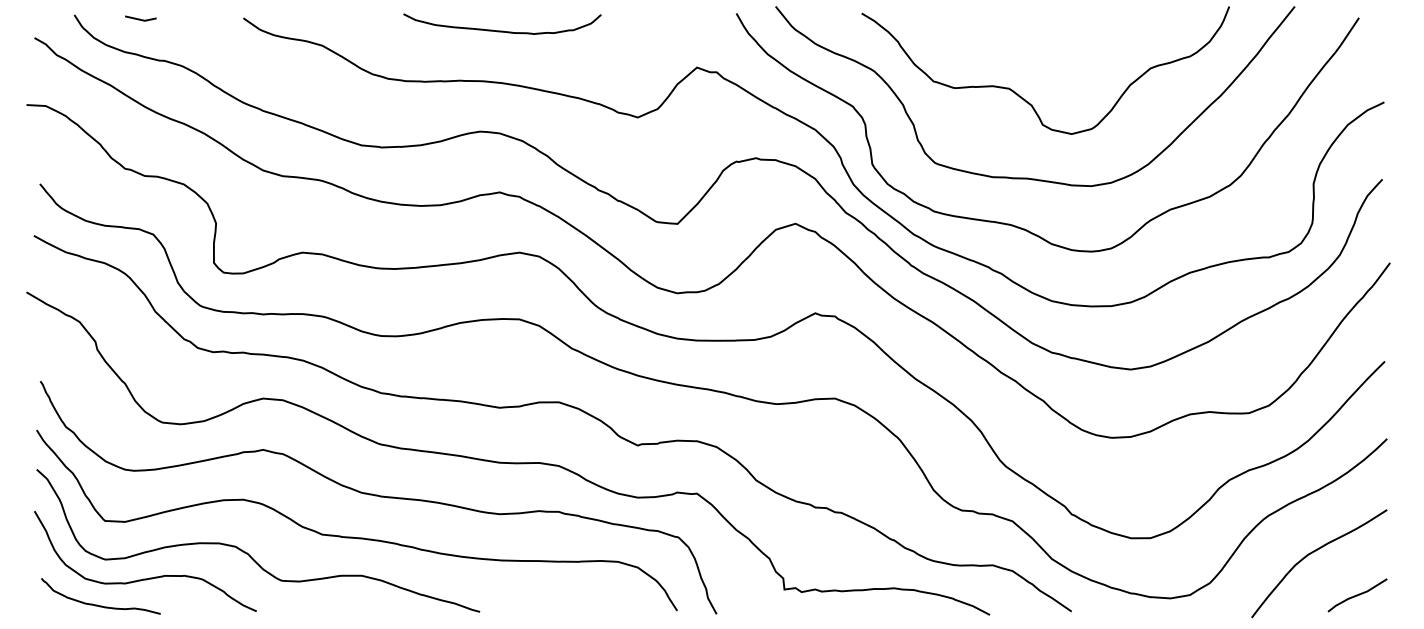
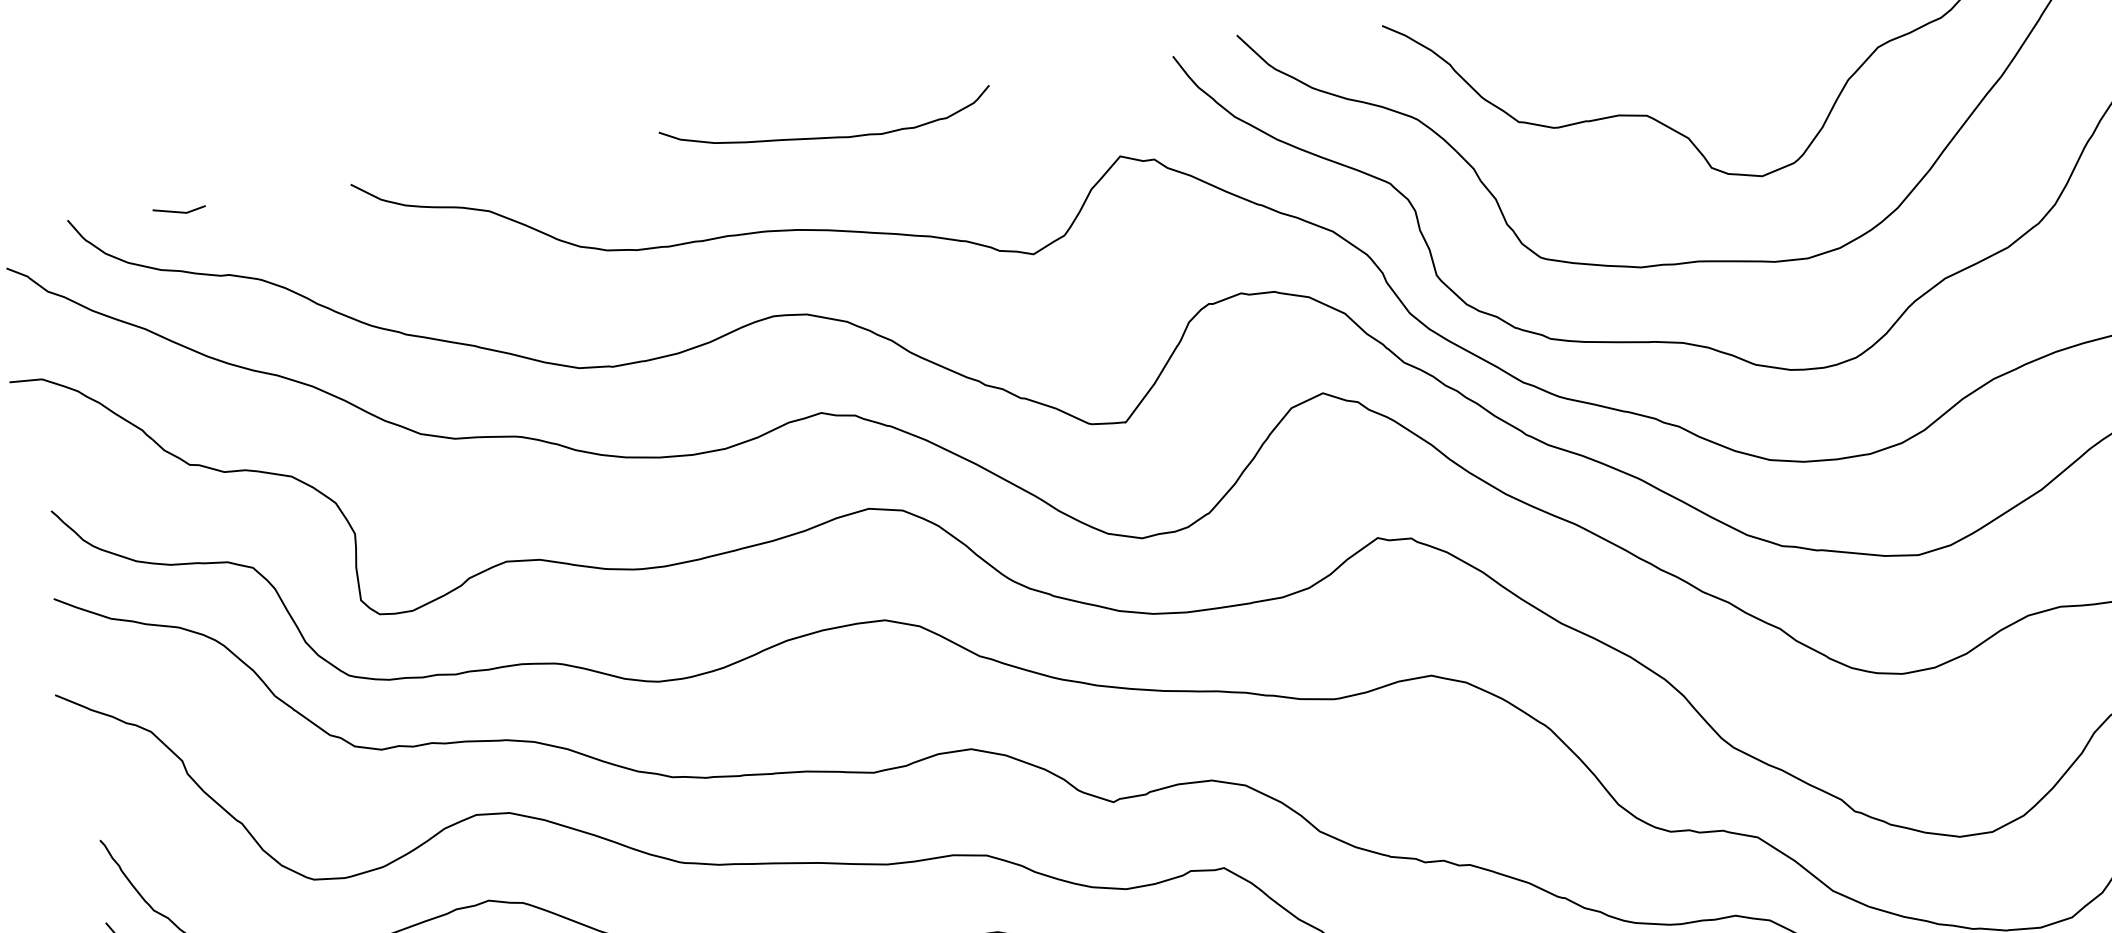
curve: (502, 30) -> (828, 135), moved

